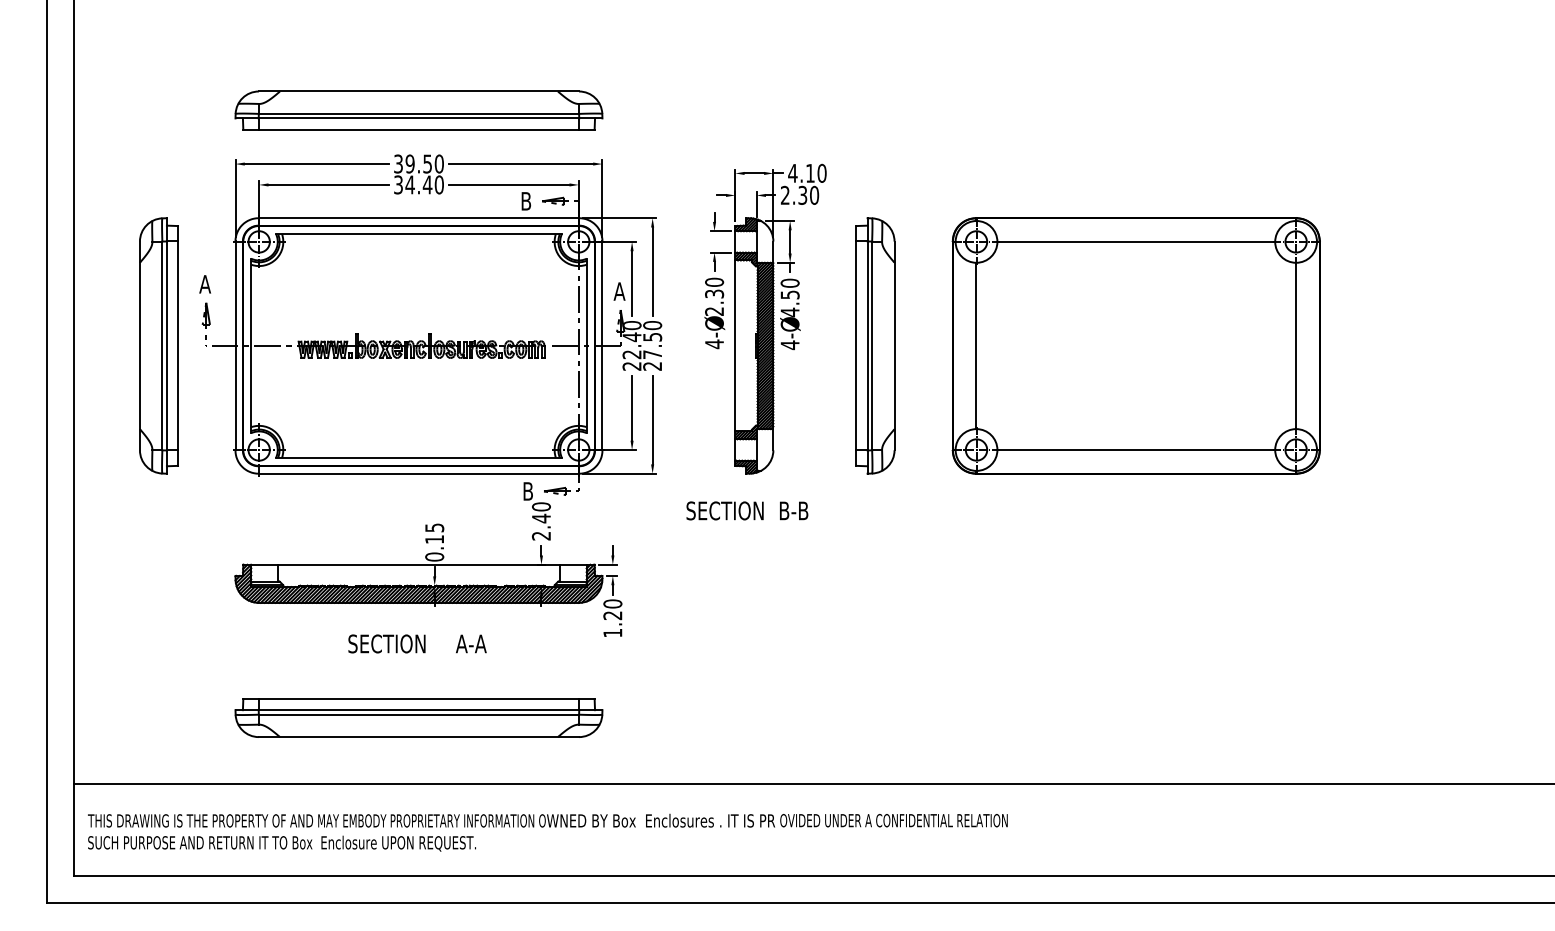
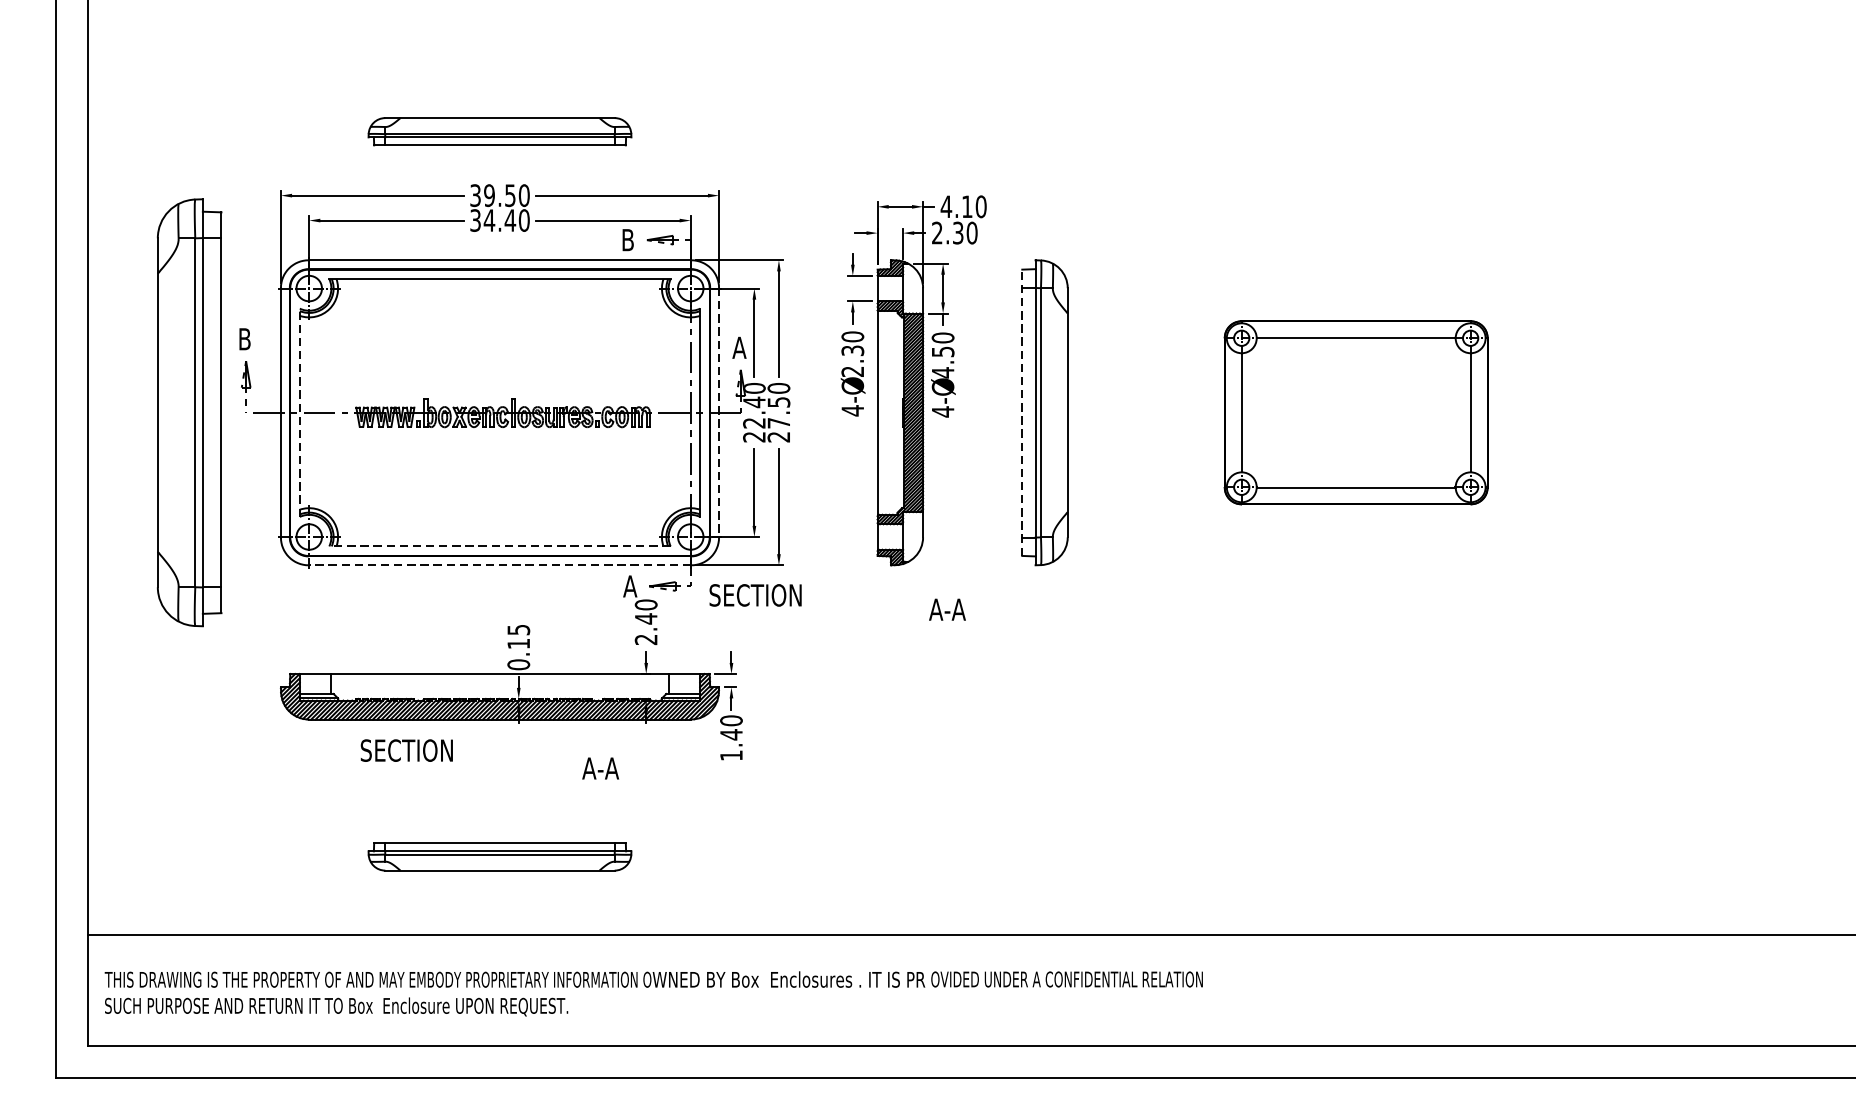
part: (418, 110) -> (499, 131), size x0.6
text: (205, 284) -> (245, 339), A -> B
part: (158, 345) -> (189, 412), size x1.4
line: (251, 345) -> (300, 412), solid -> dashed
line: (602, 345) -> (719, 412), solid -> dashed
line: (856, 345) -> (1022, 412), solid -> dashed
part: (1135, 345) -> (1355, 412), size x0.6
line: (418, 457) -> (499, 545), solid -> dashed
line: (418, 473) -> (499, 565), solid -> dashed
text: (527, 491) -> (629, 586), B -> A
text: (724, 510) -> (754, 594), moved
text: (793, 510) -> (947, 609), B-B -> A-A
text: (612, 615) -> (731, 734), 1.20 -> 1.40
text: (386, 643) -> (406, 750), moved
text: (471, 643) -> (600, 767), moved
part: (418, 717) -> (499, 856), size x0.6

